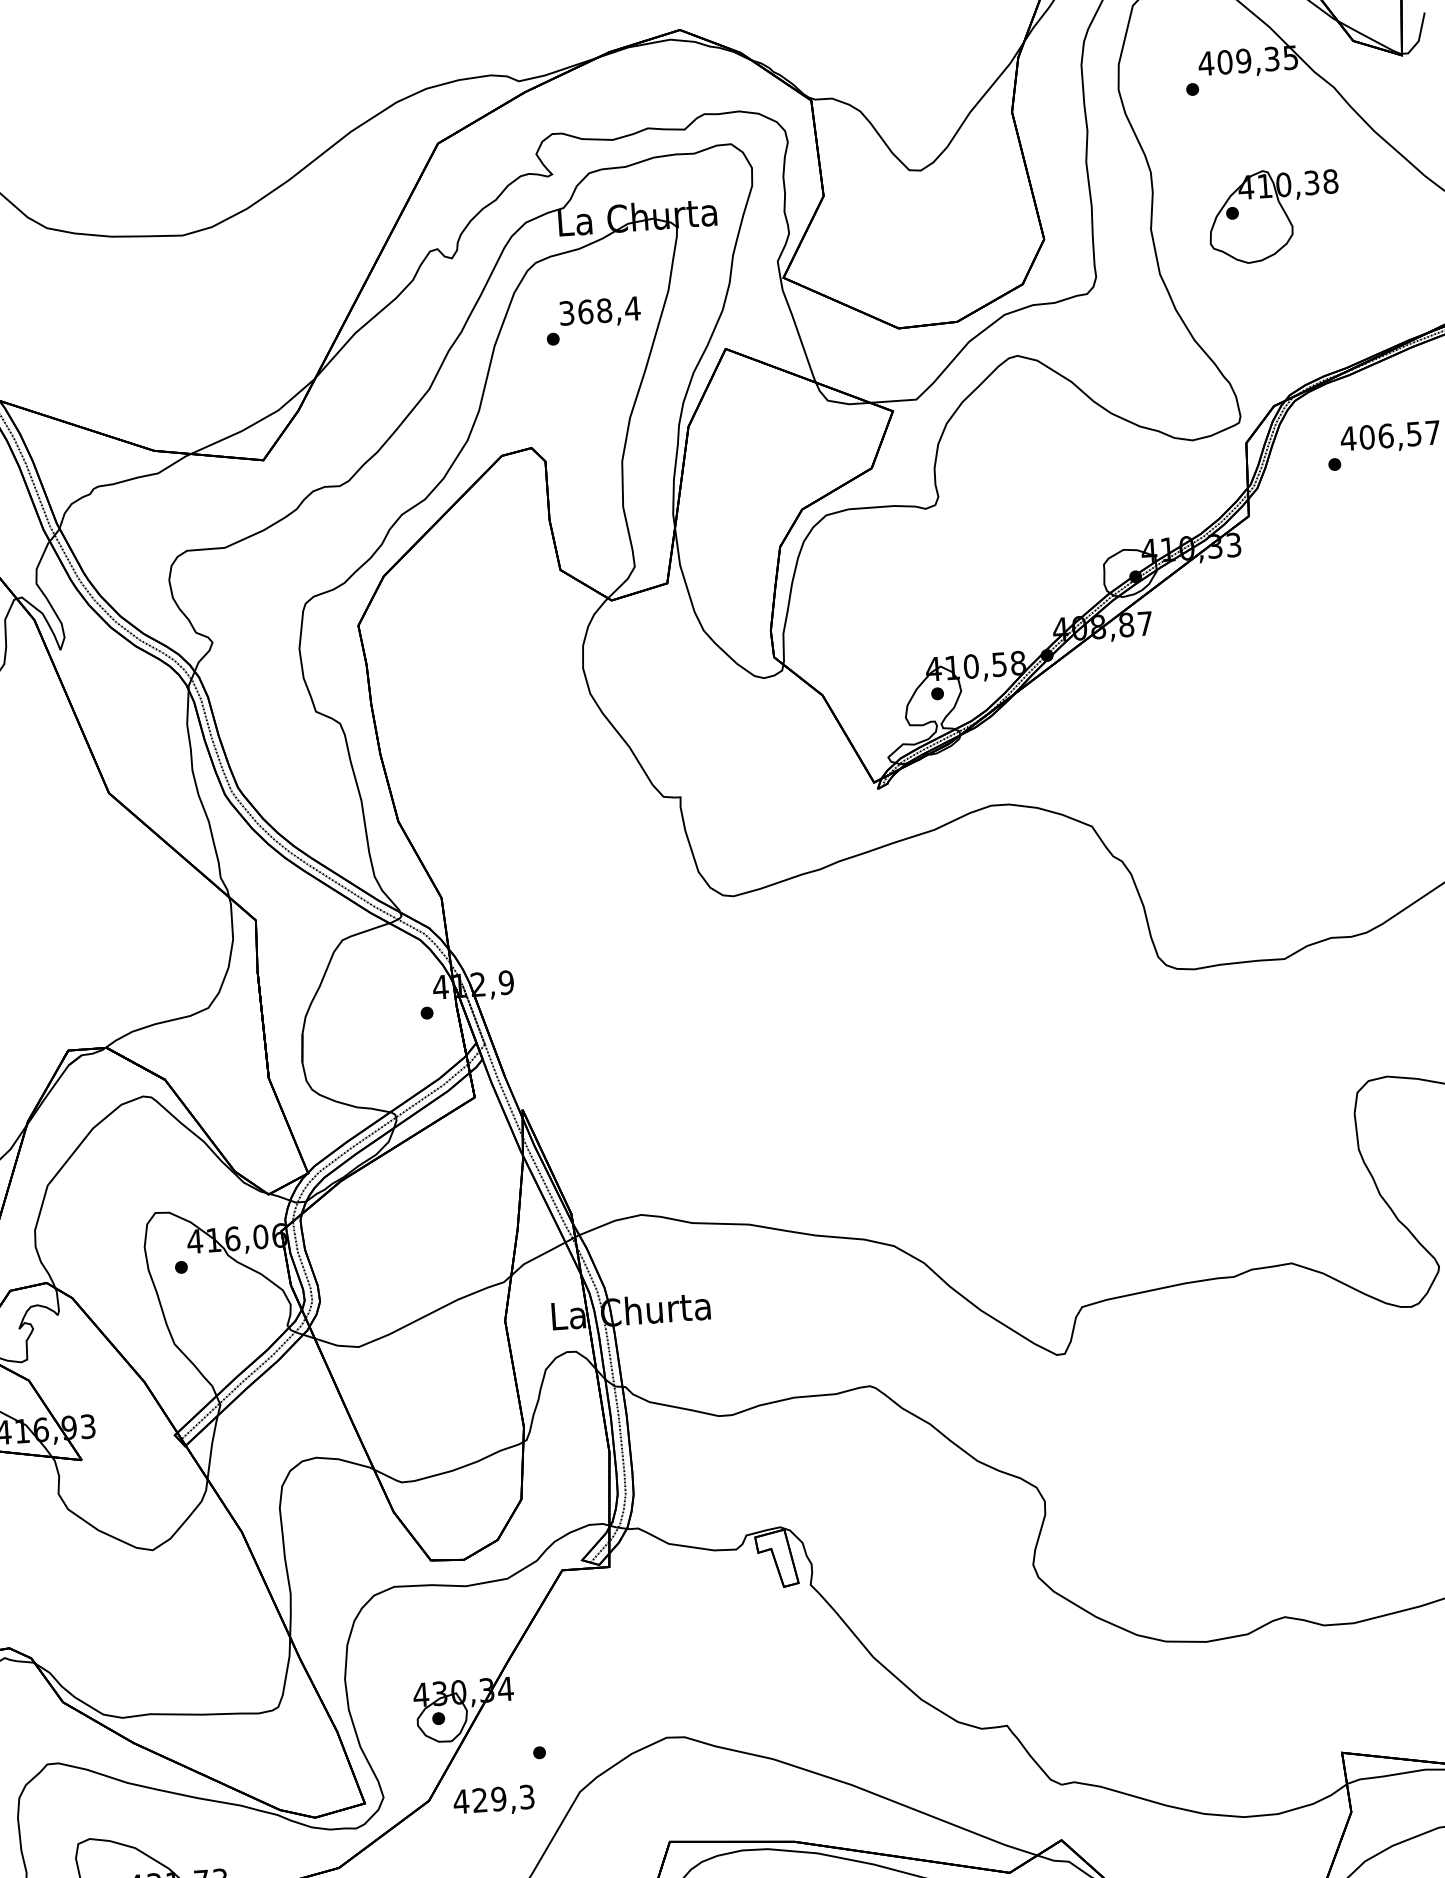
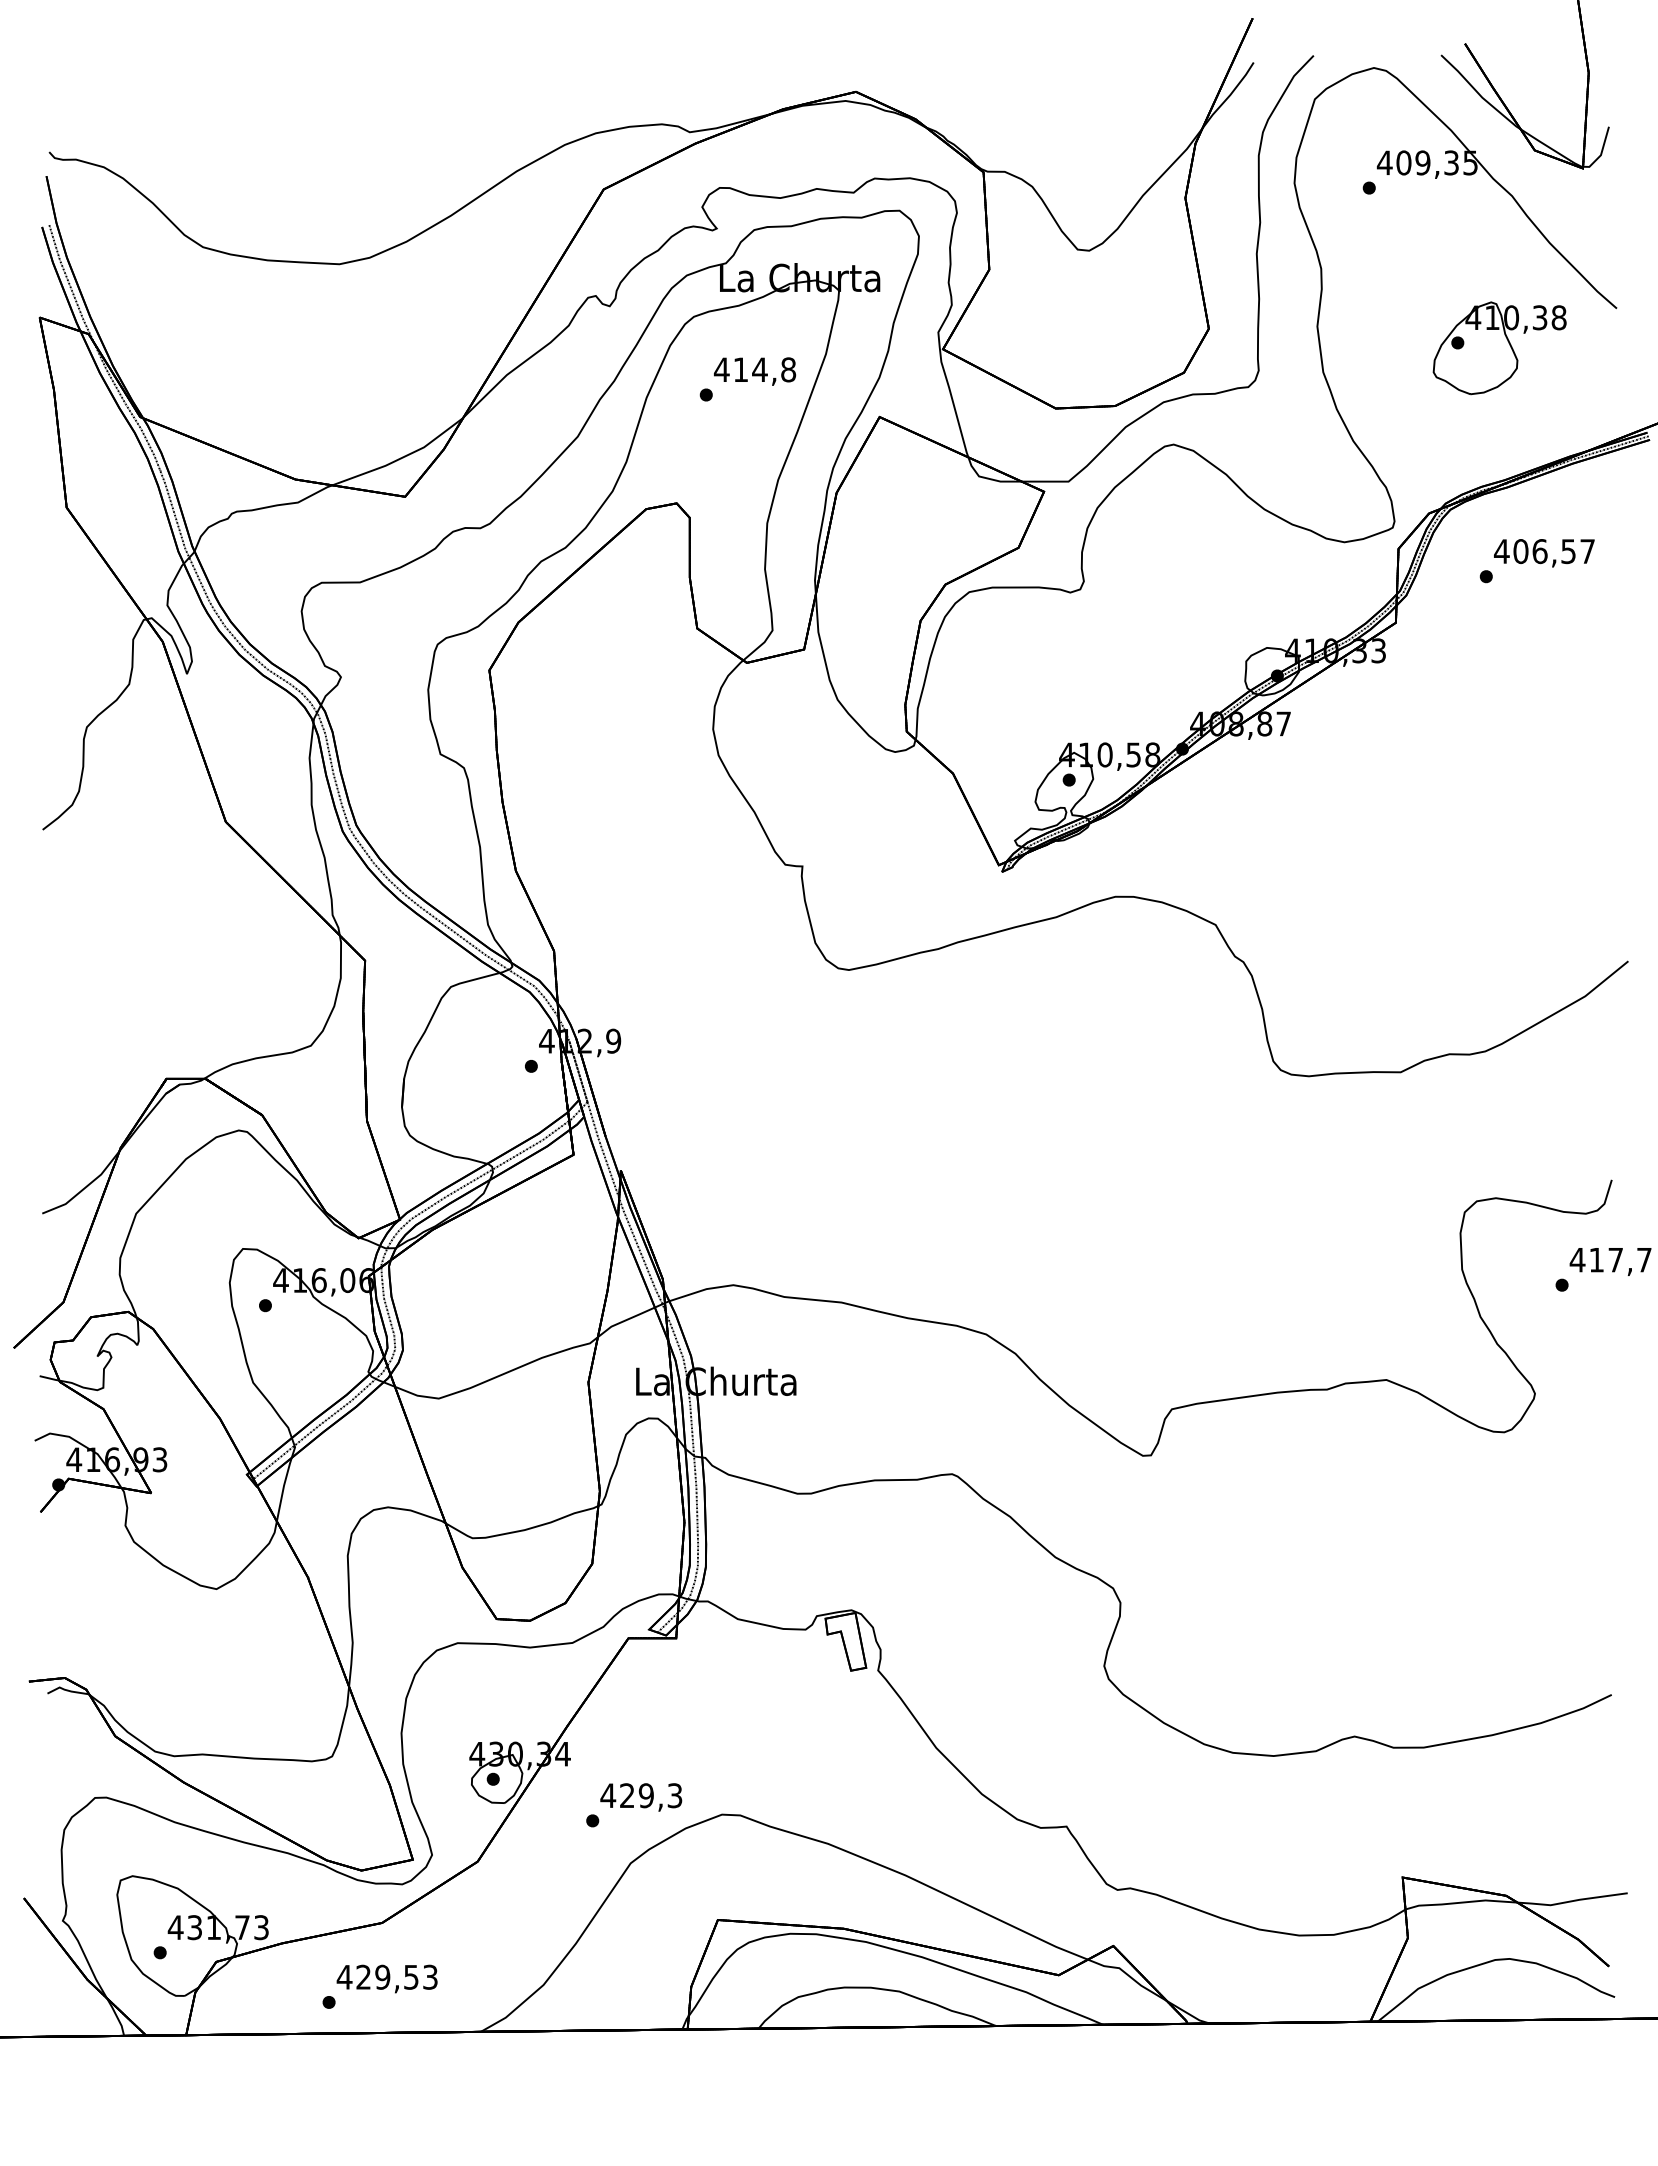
part: (1274, 215) -> (1499, 348), moved
text: (599, 310) -> (754, 369), 368,4 -> 414,8
text: (494, 1801) -> (641, 1797), moved

